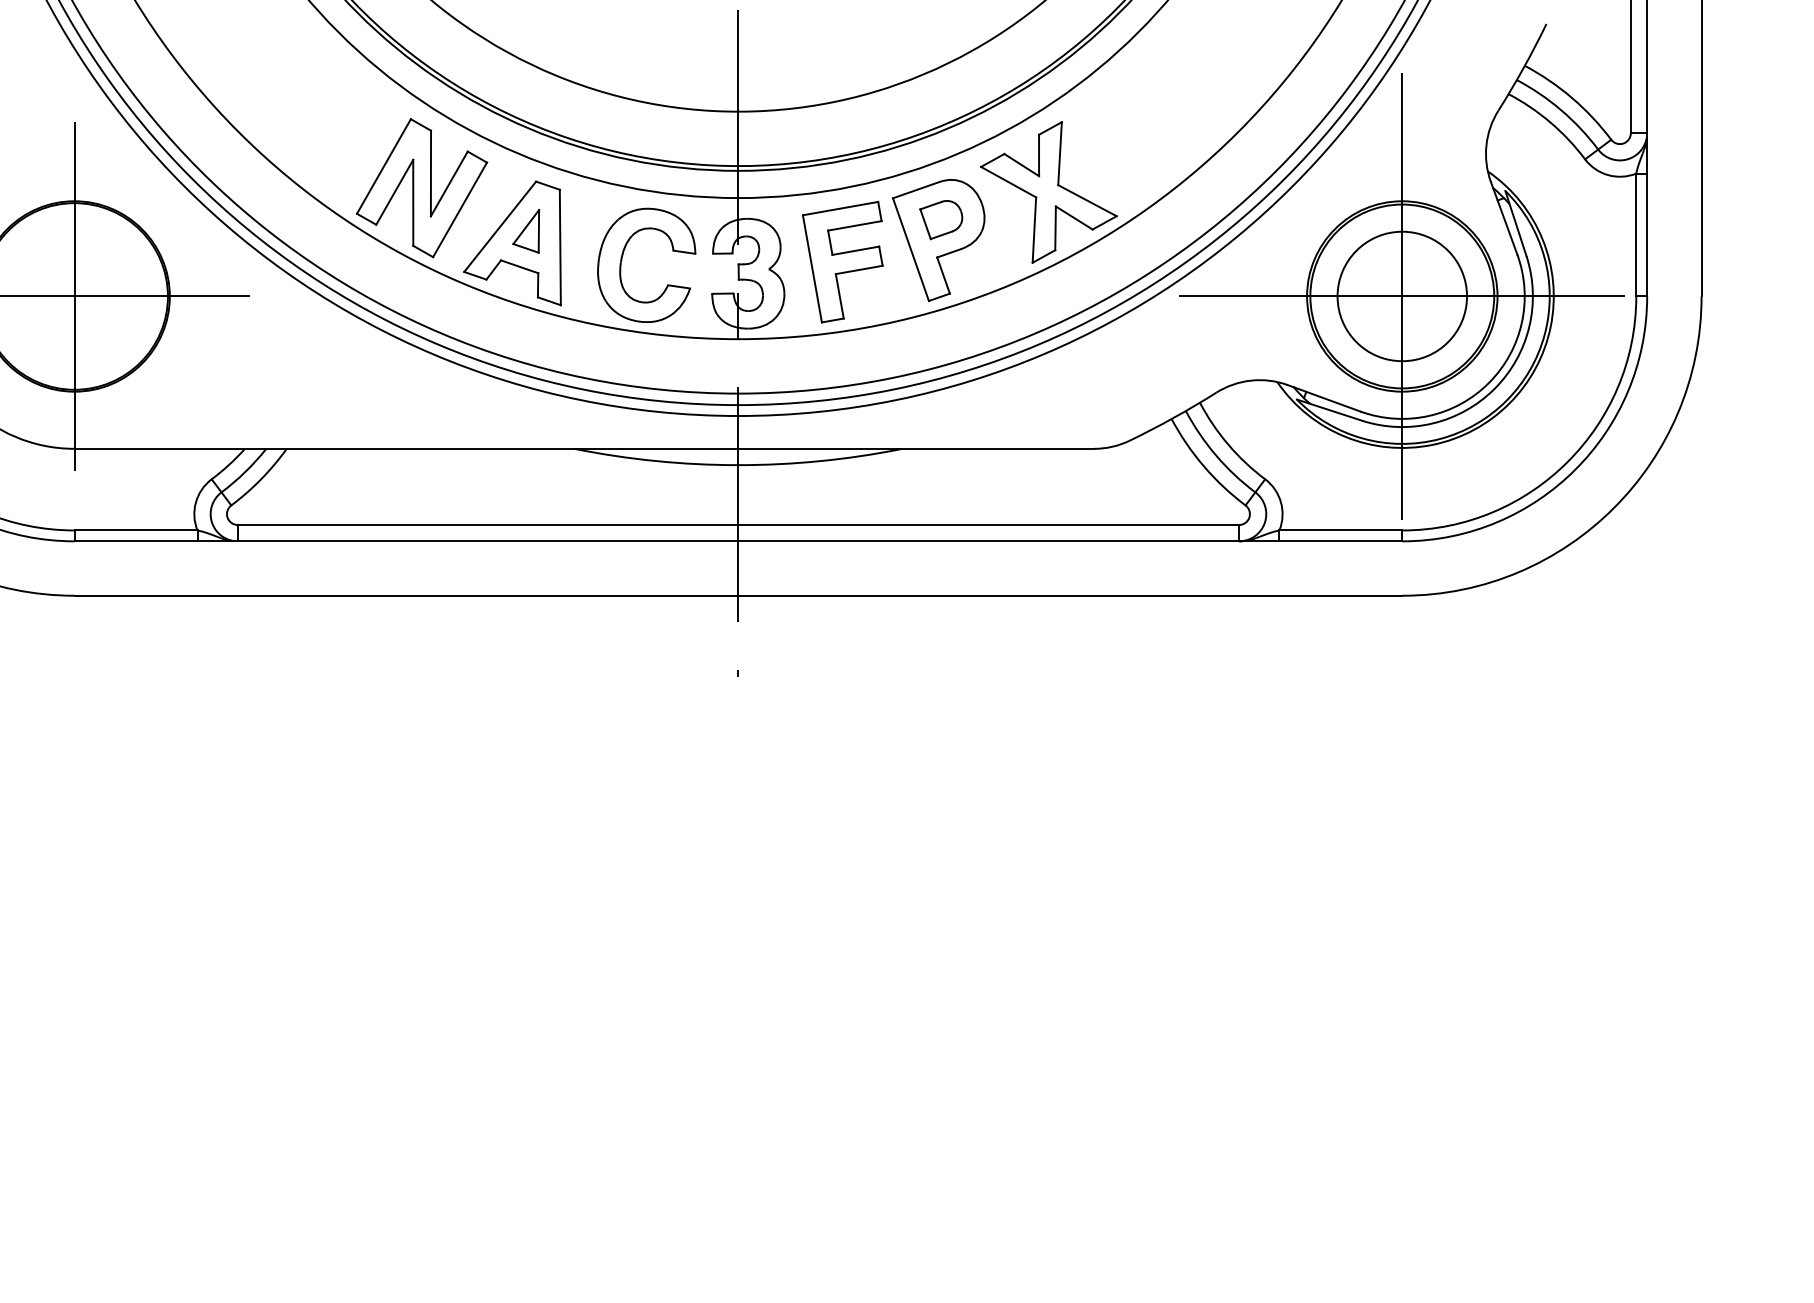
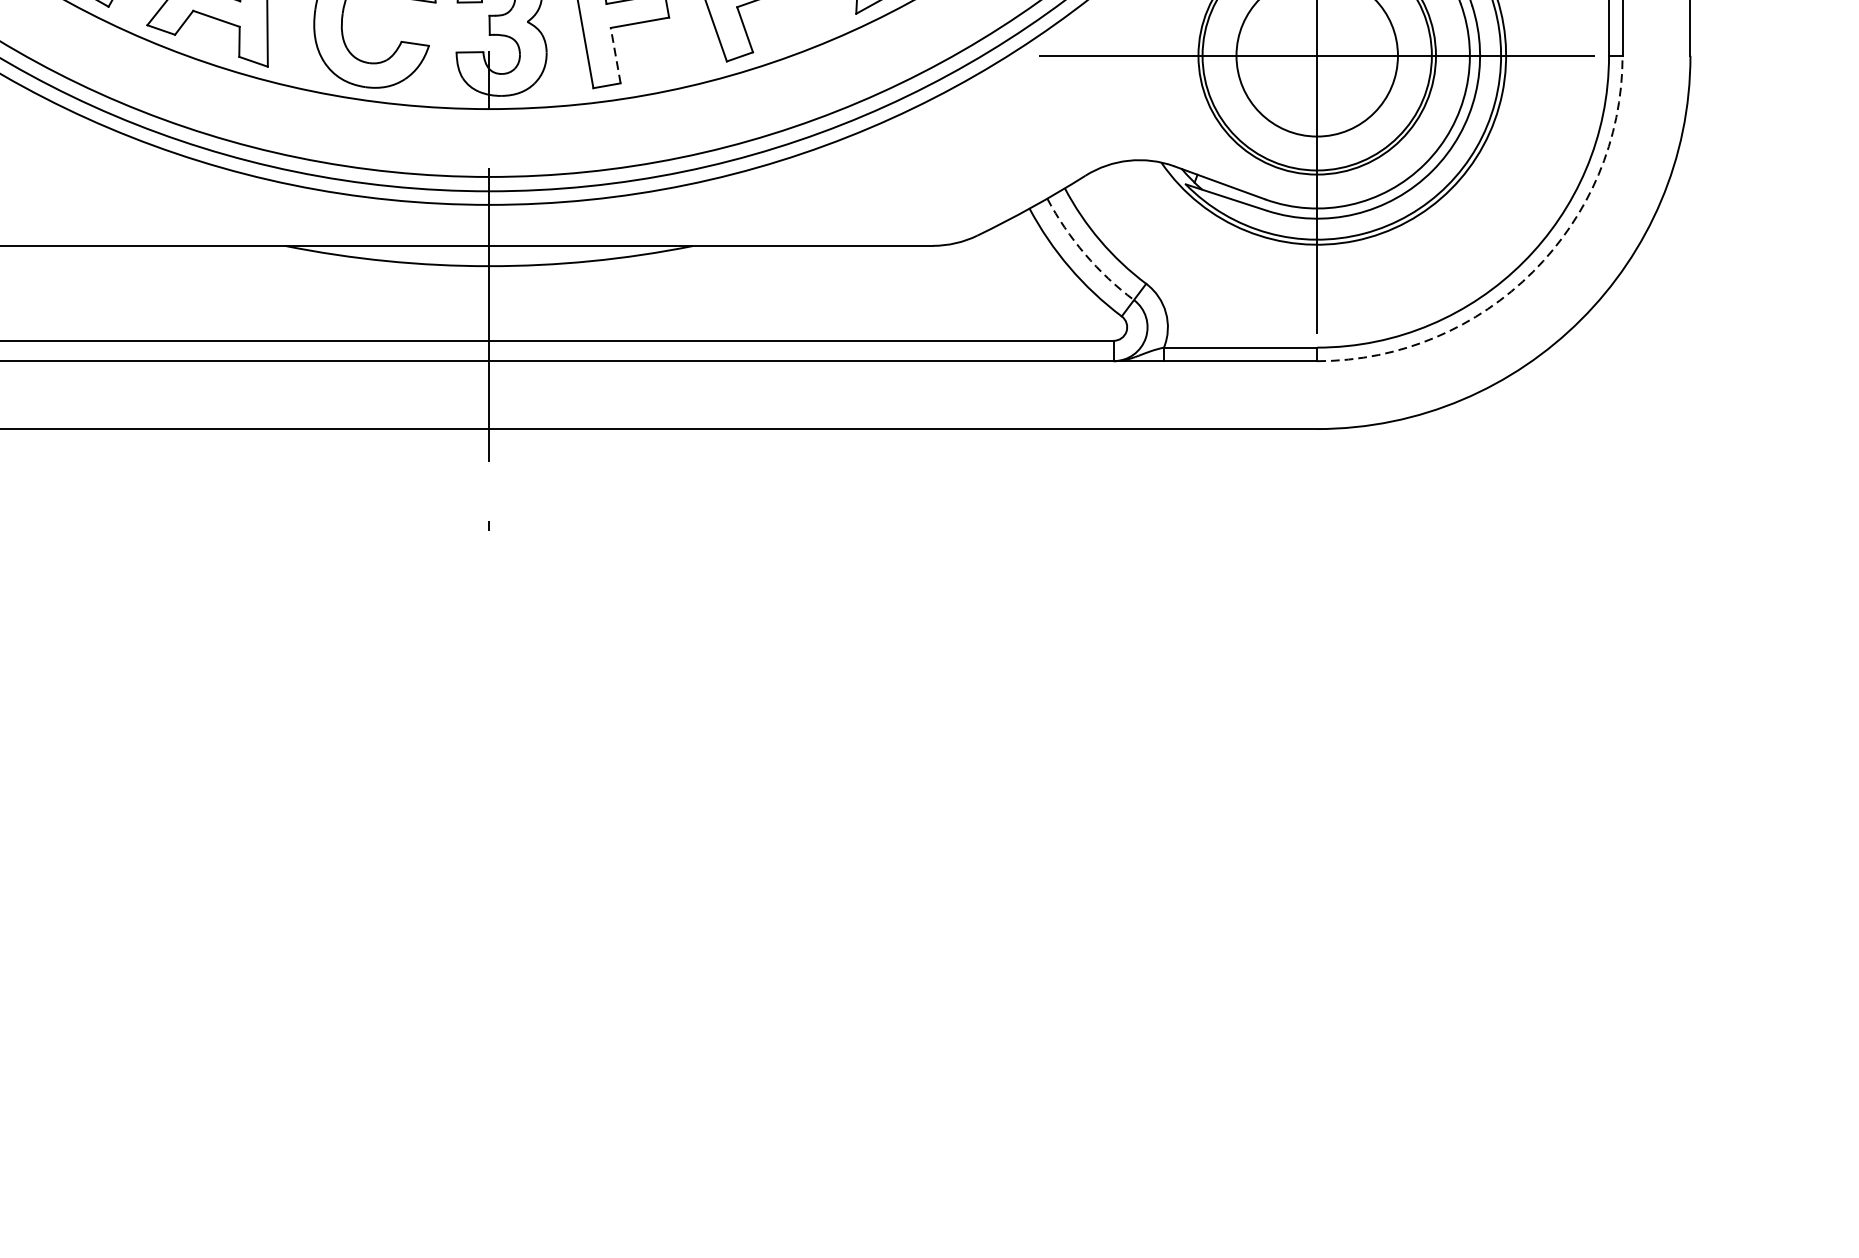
line: (839, 296) -> (615, 55), solid -> dashed
arc: (1216, 455) -> (1085, 254), solid -> dashed
arc: (1575, 469) -> (1533, 271), solid -> dashed

